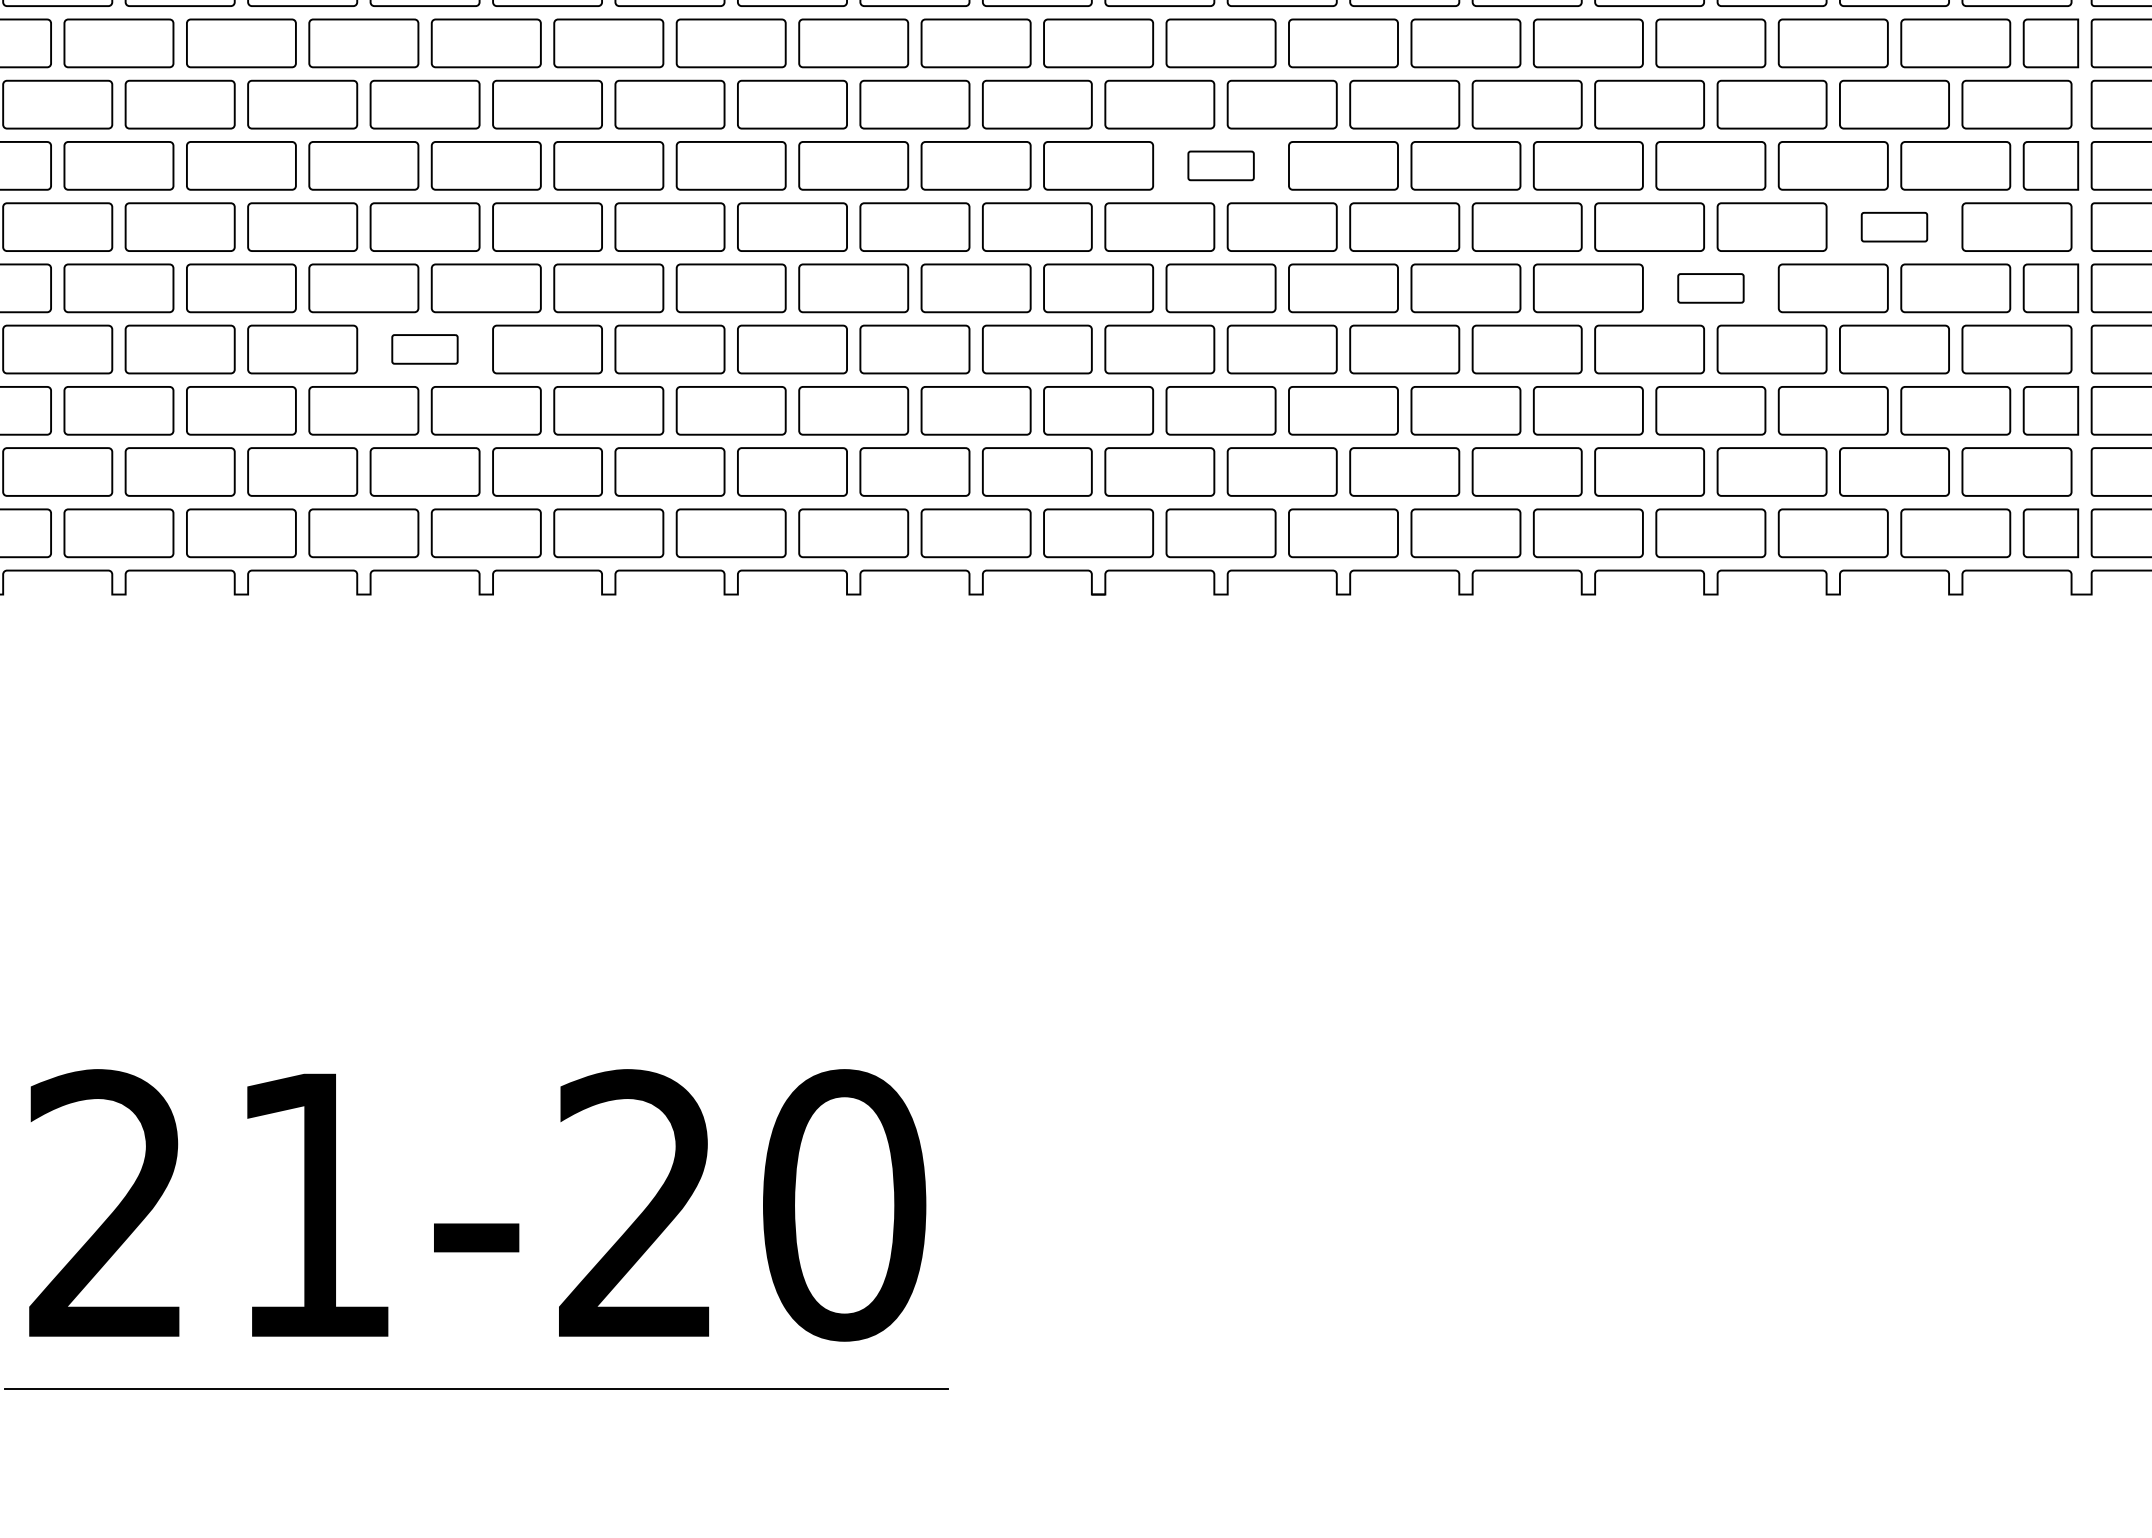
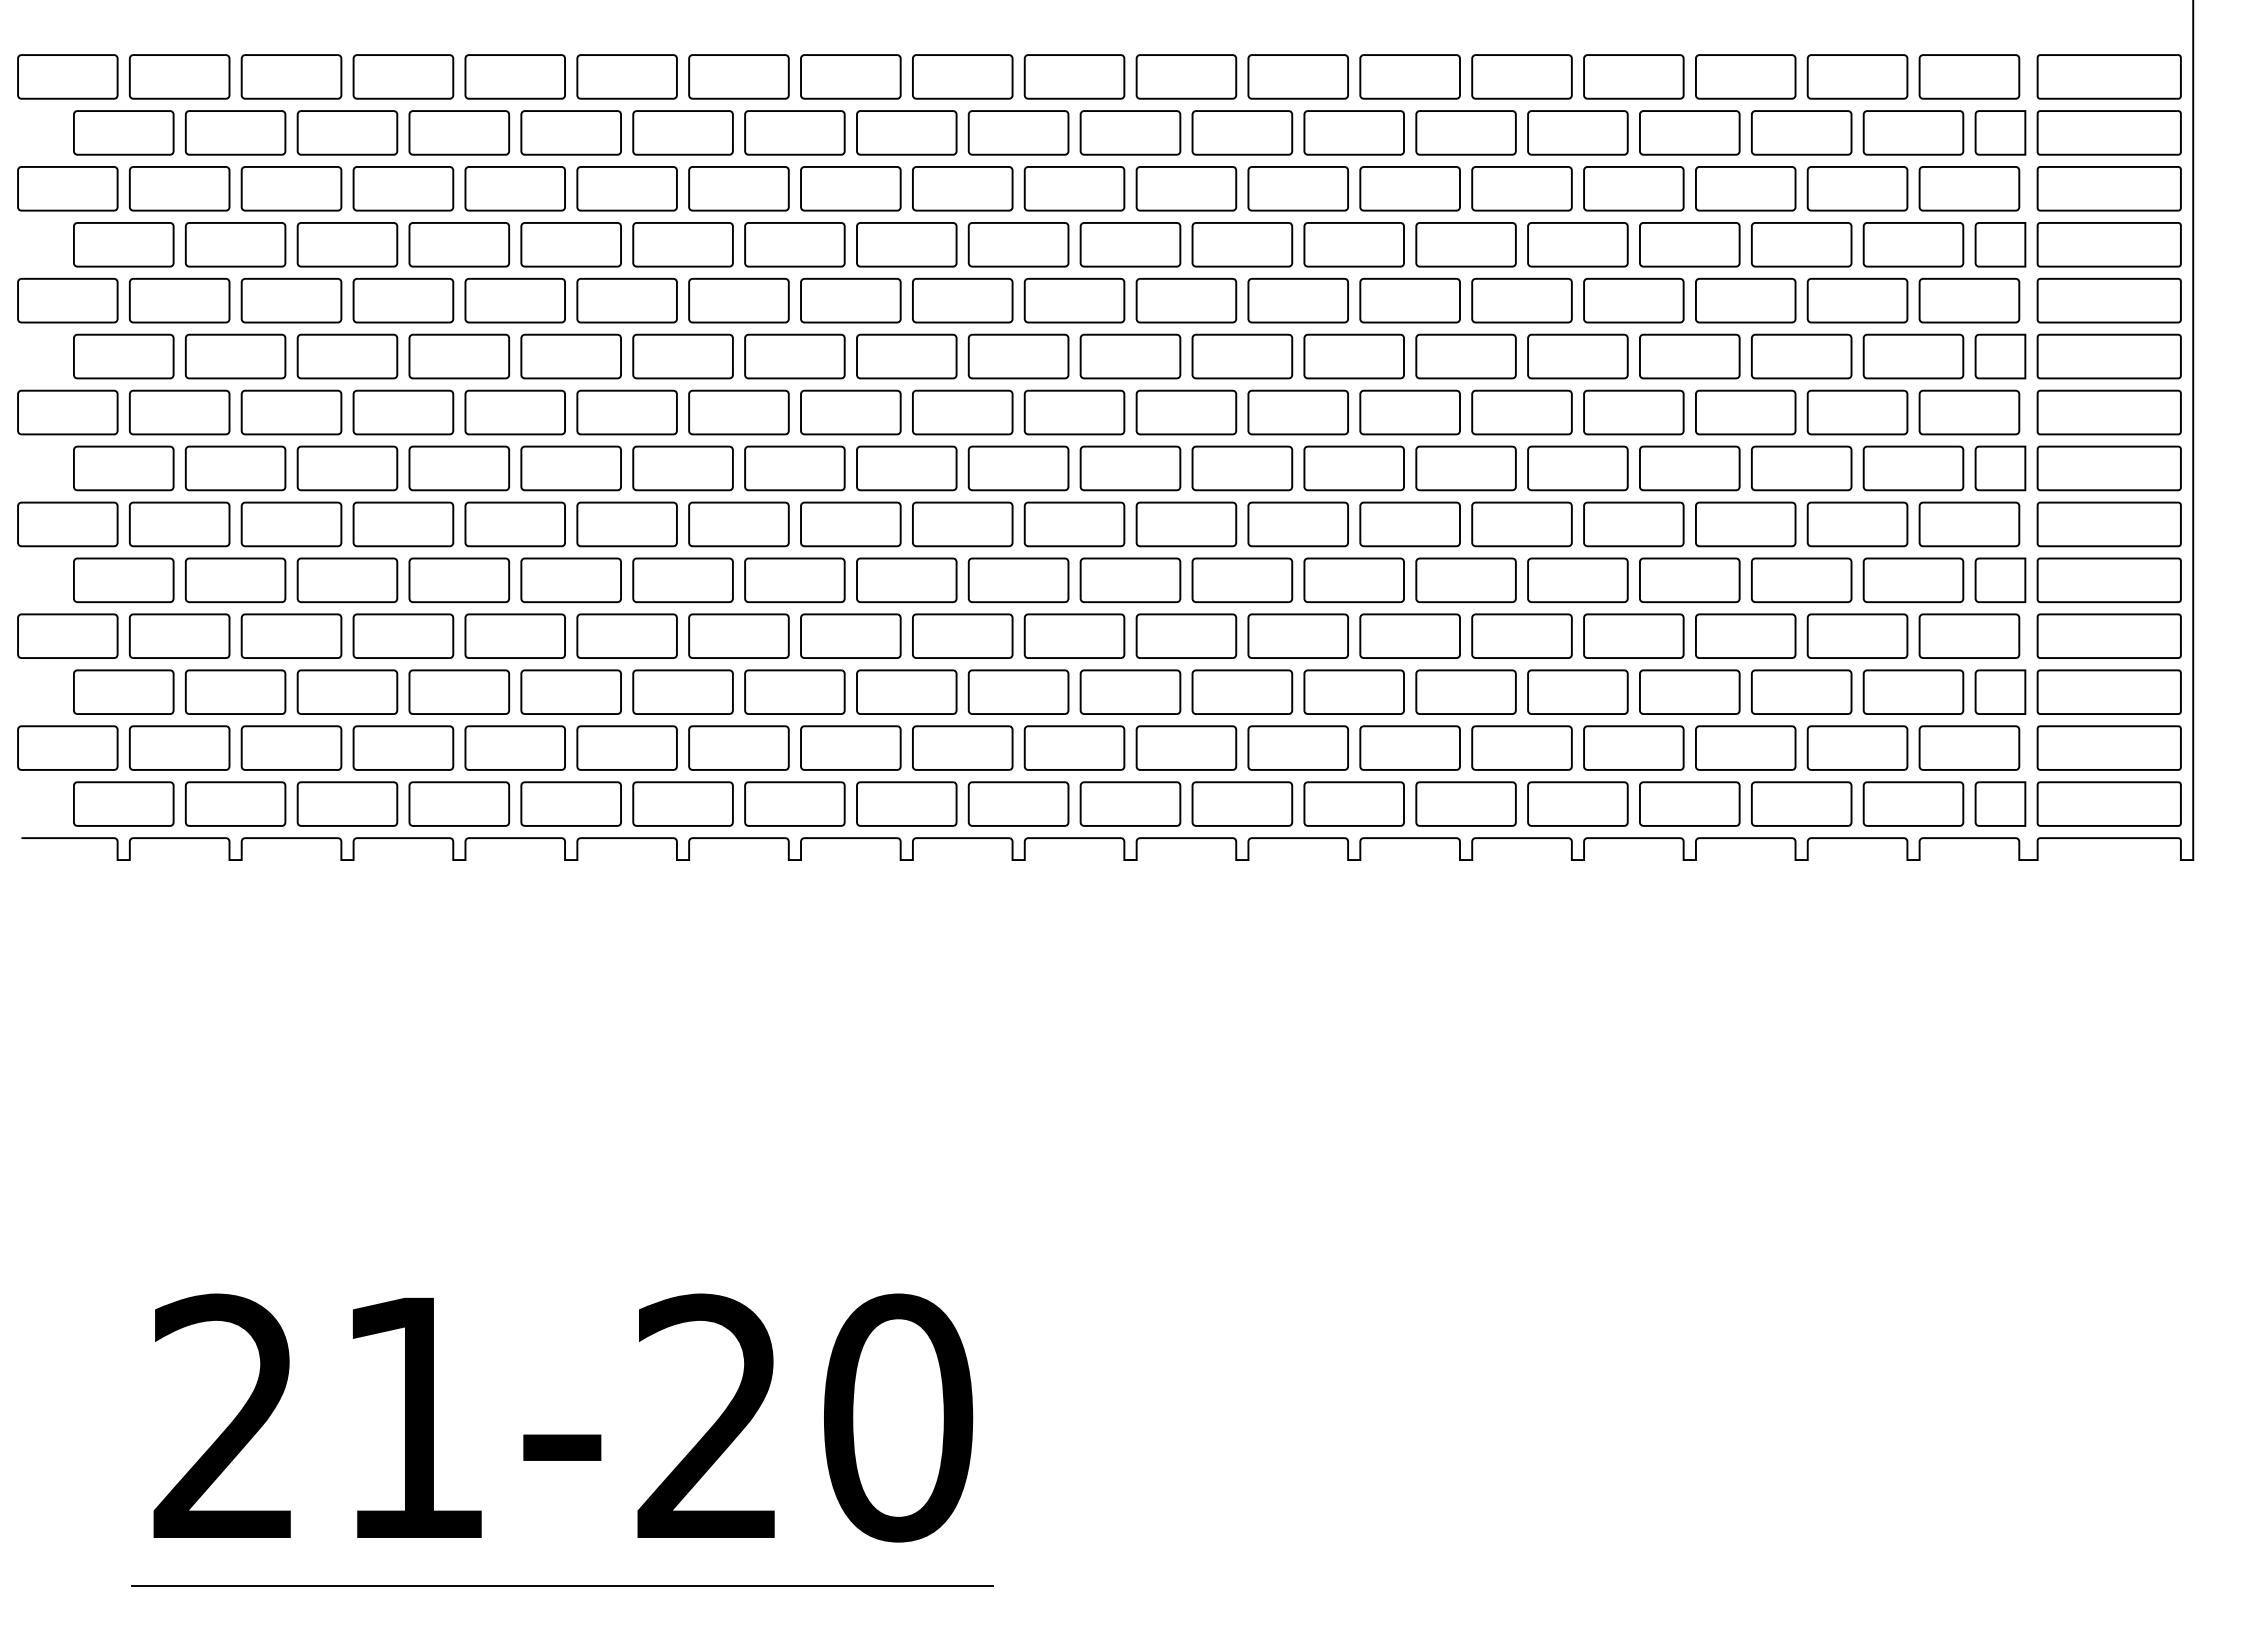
part: (1221, 165) -> (1242, 468), size x1.67
part: (1894, 227) -> (1857, 524), size x1.67
part: (1710, 288) -> (1689, 580), size x1.67
part: (424, 348) -> (514, 635), size x1.67

